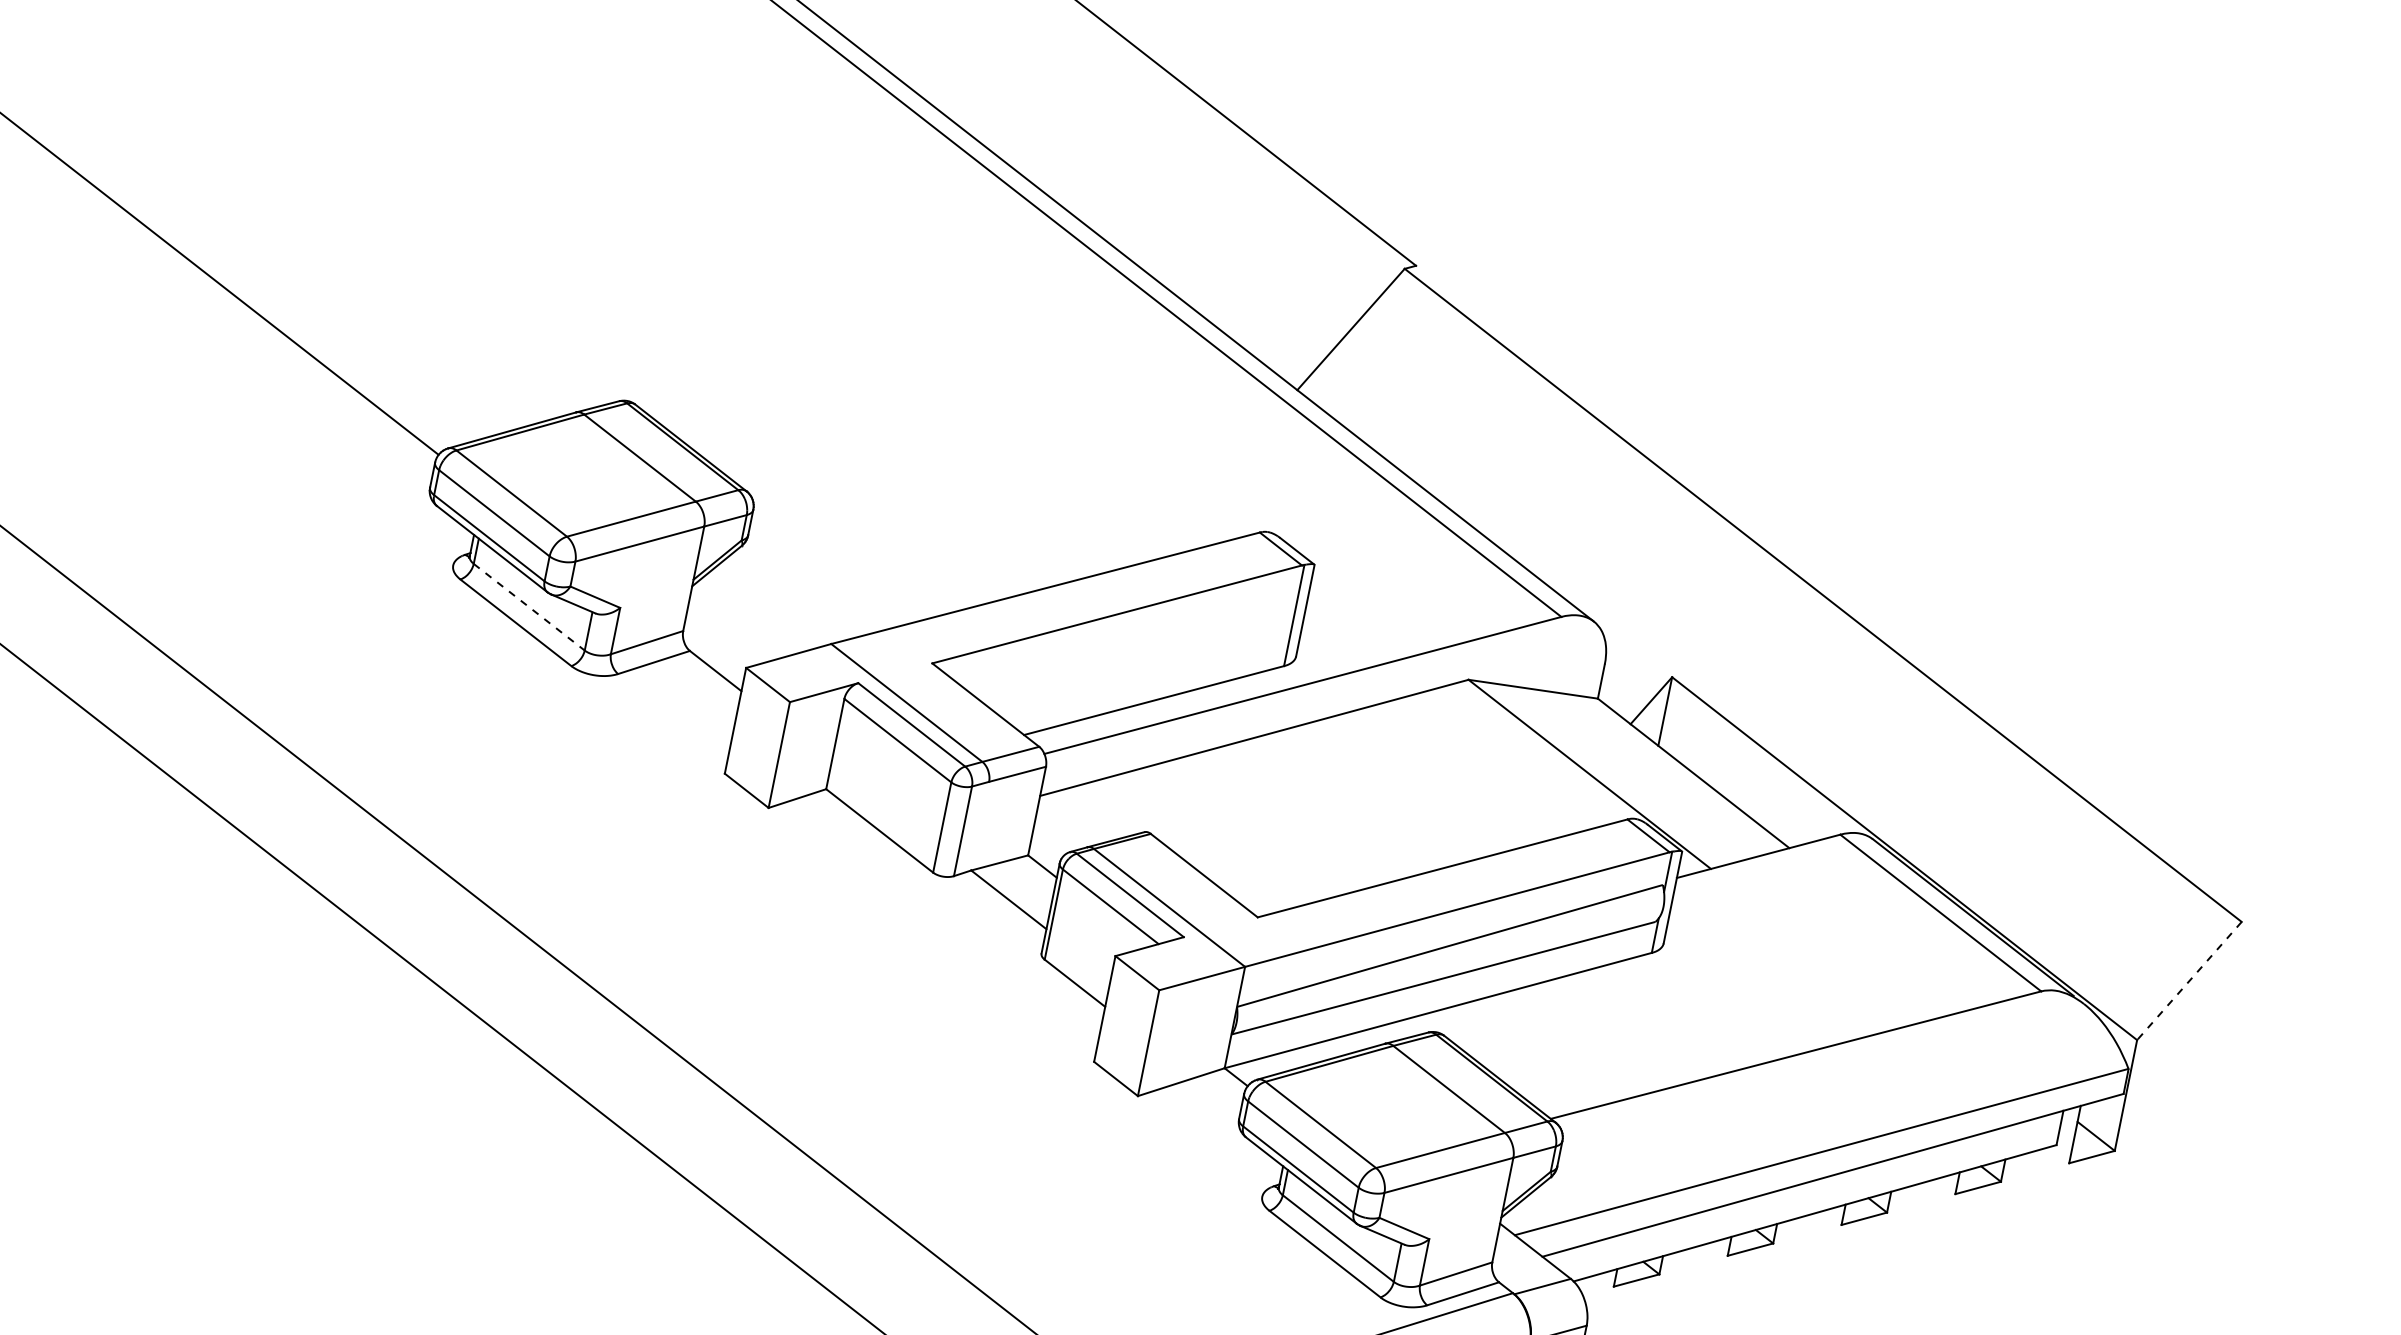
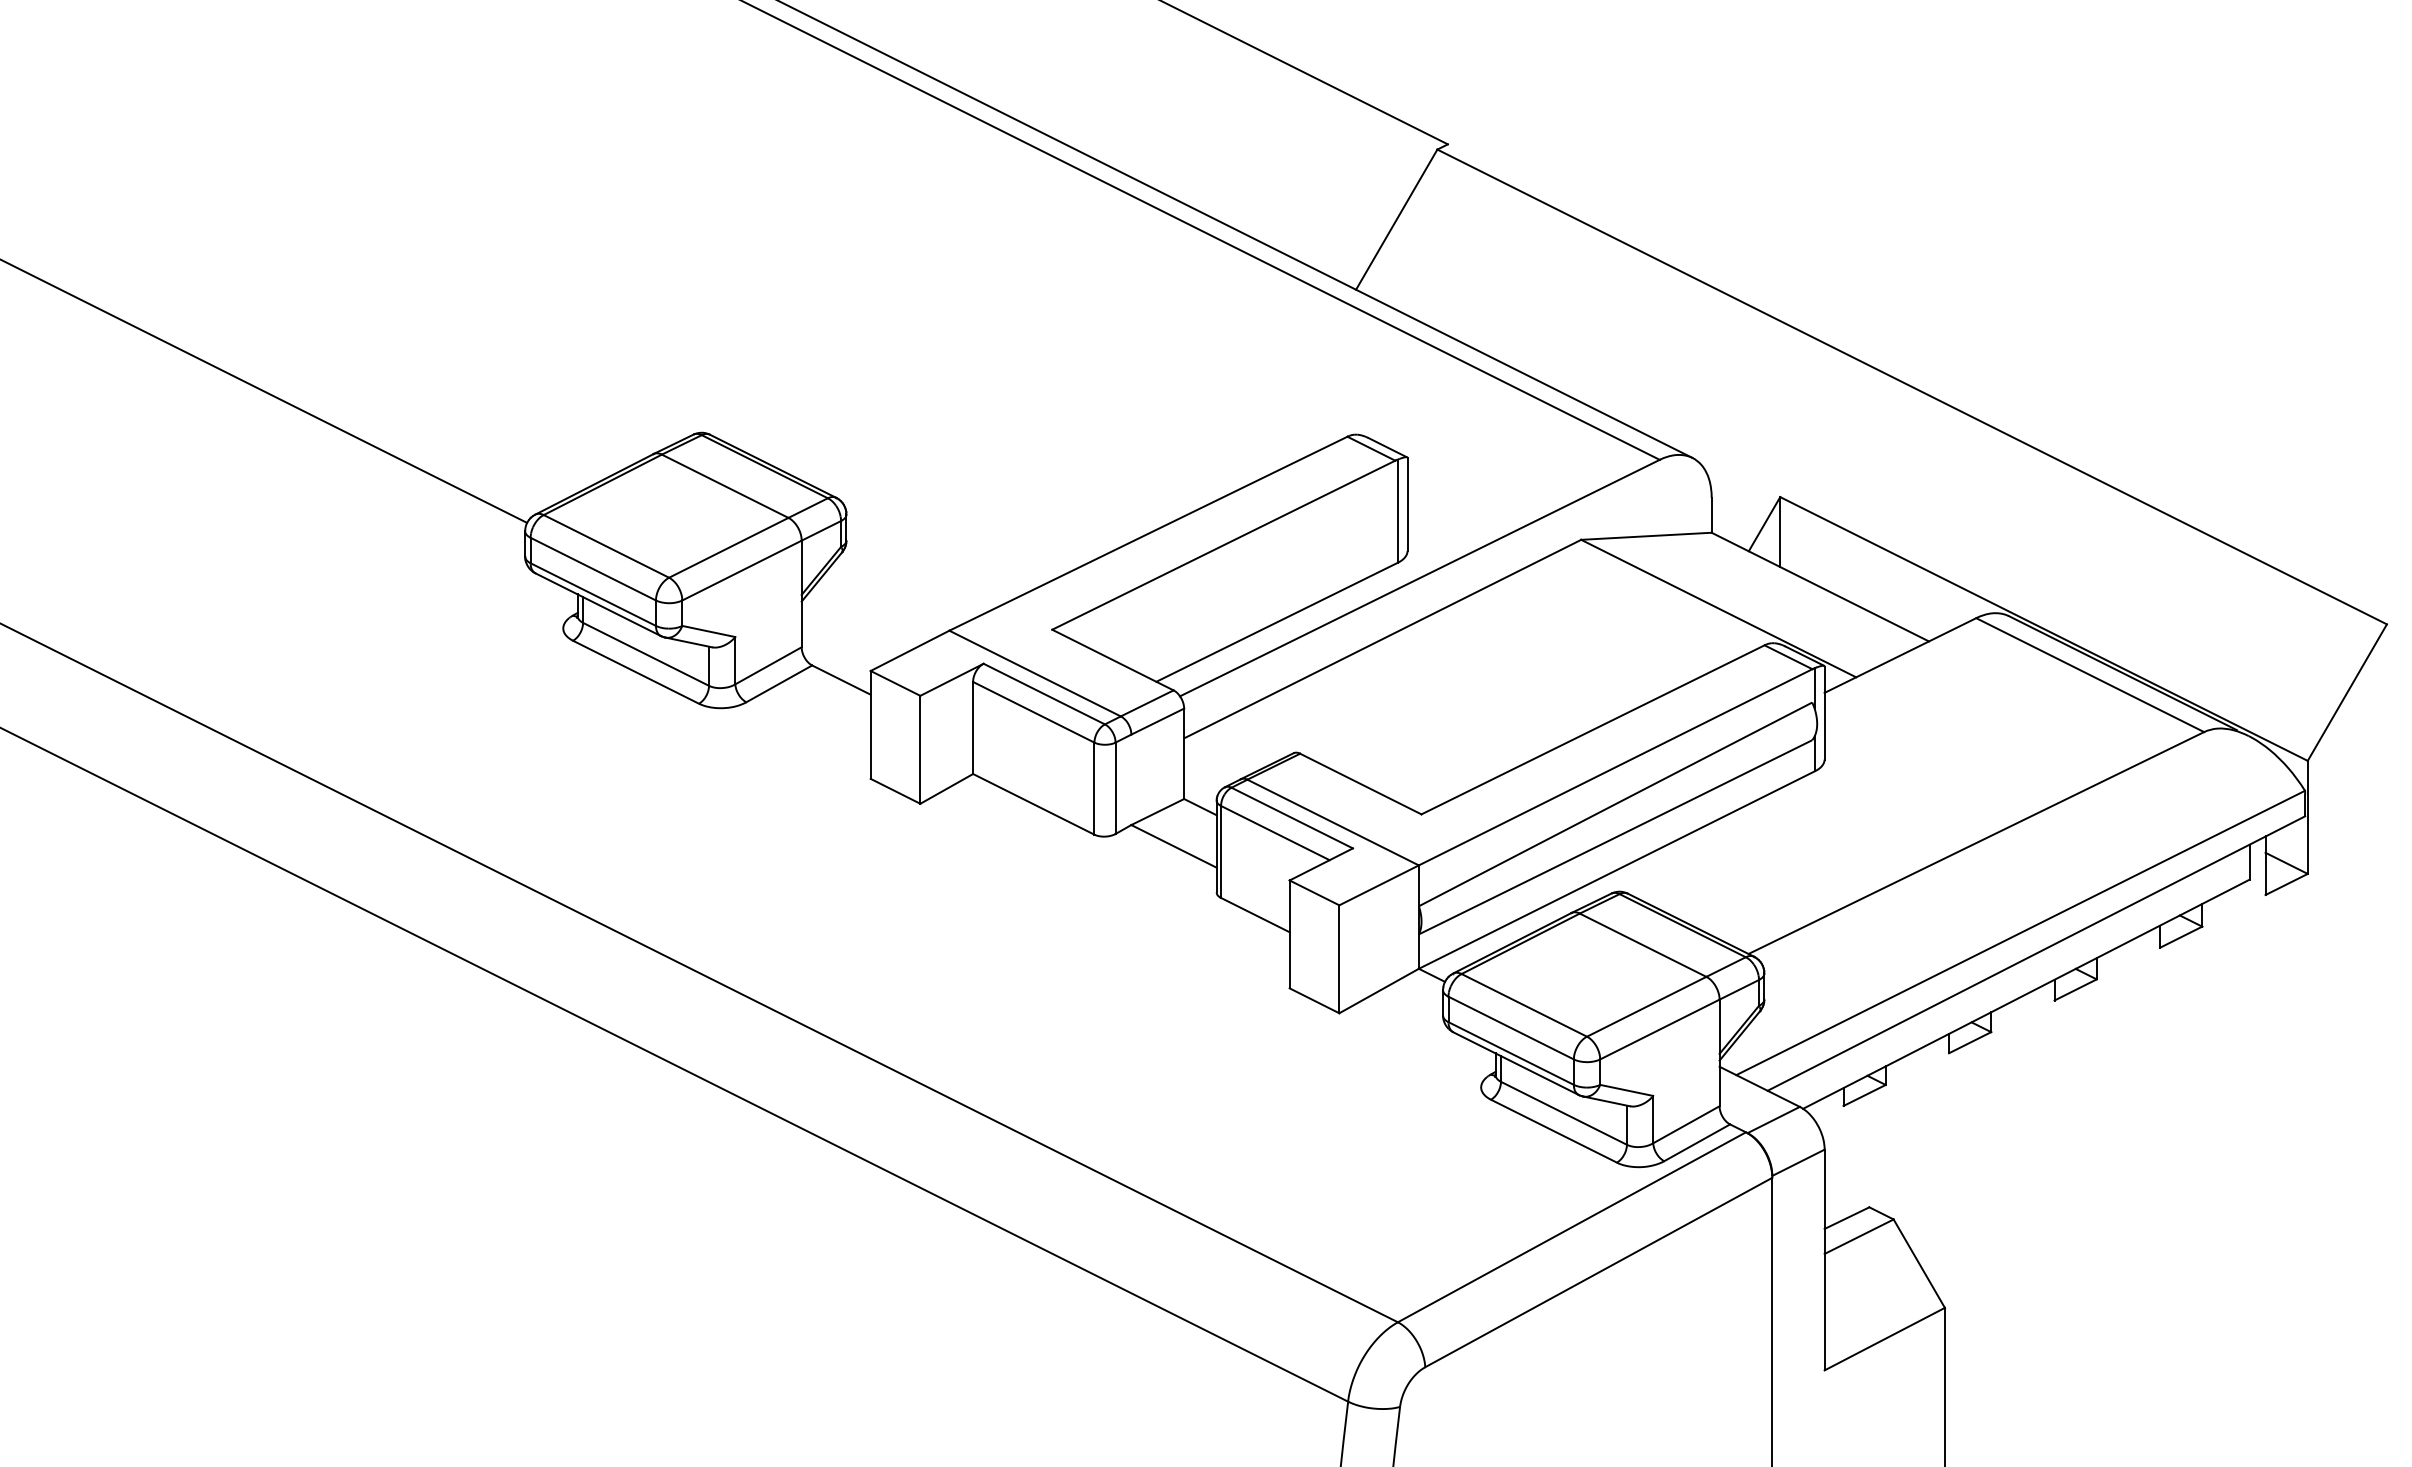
line: (529, 607) -> (646, 654), dashed -> solid
line: (2189, 980) -> (2347, 692), dashed -> solid

